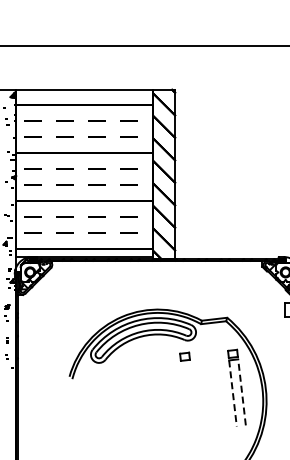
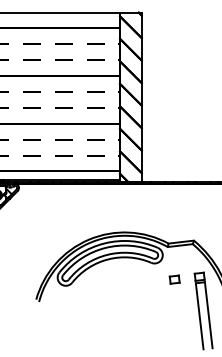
part: (184, 356) -> (174, 279), moved
line: (241, 391) -> (208, 314), dashed -> solid
line: (233, 393) -> (200, 316), dashed -> solid

